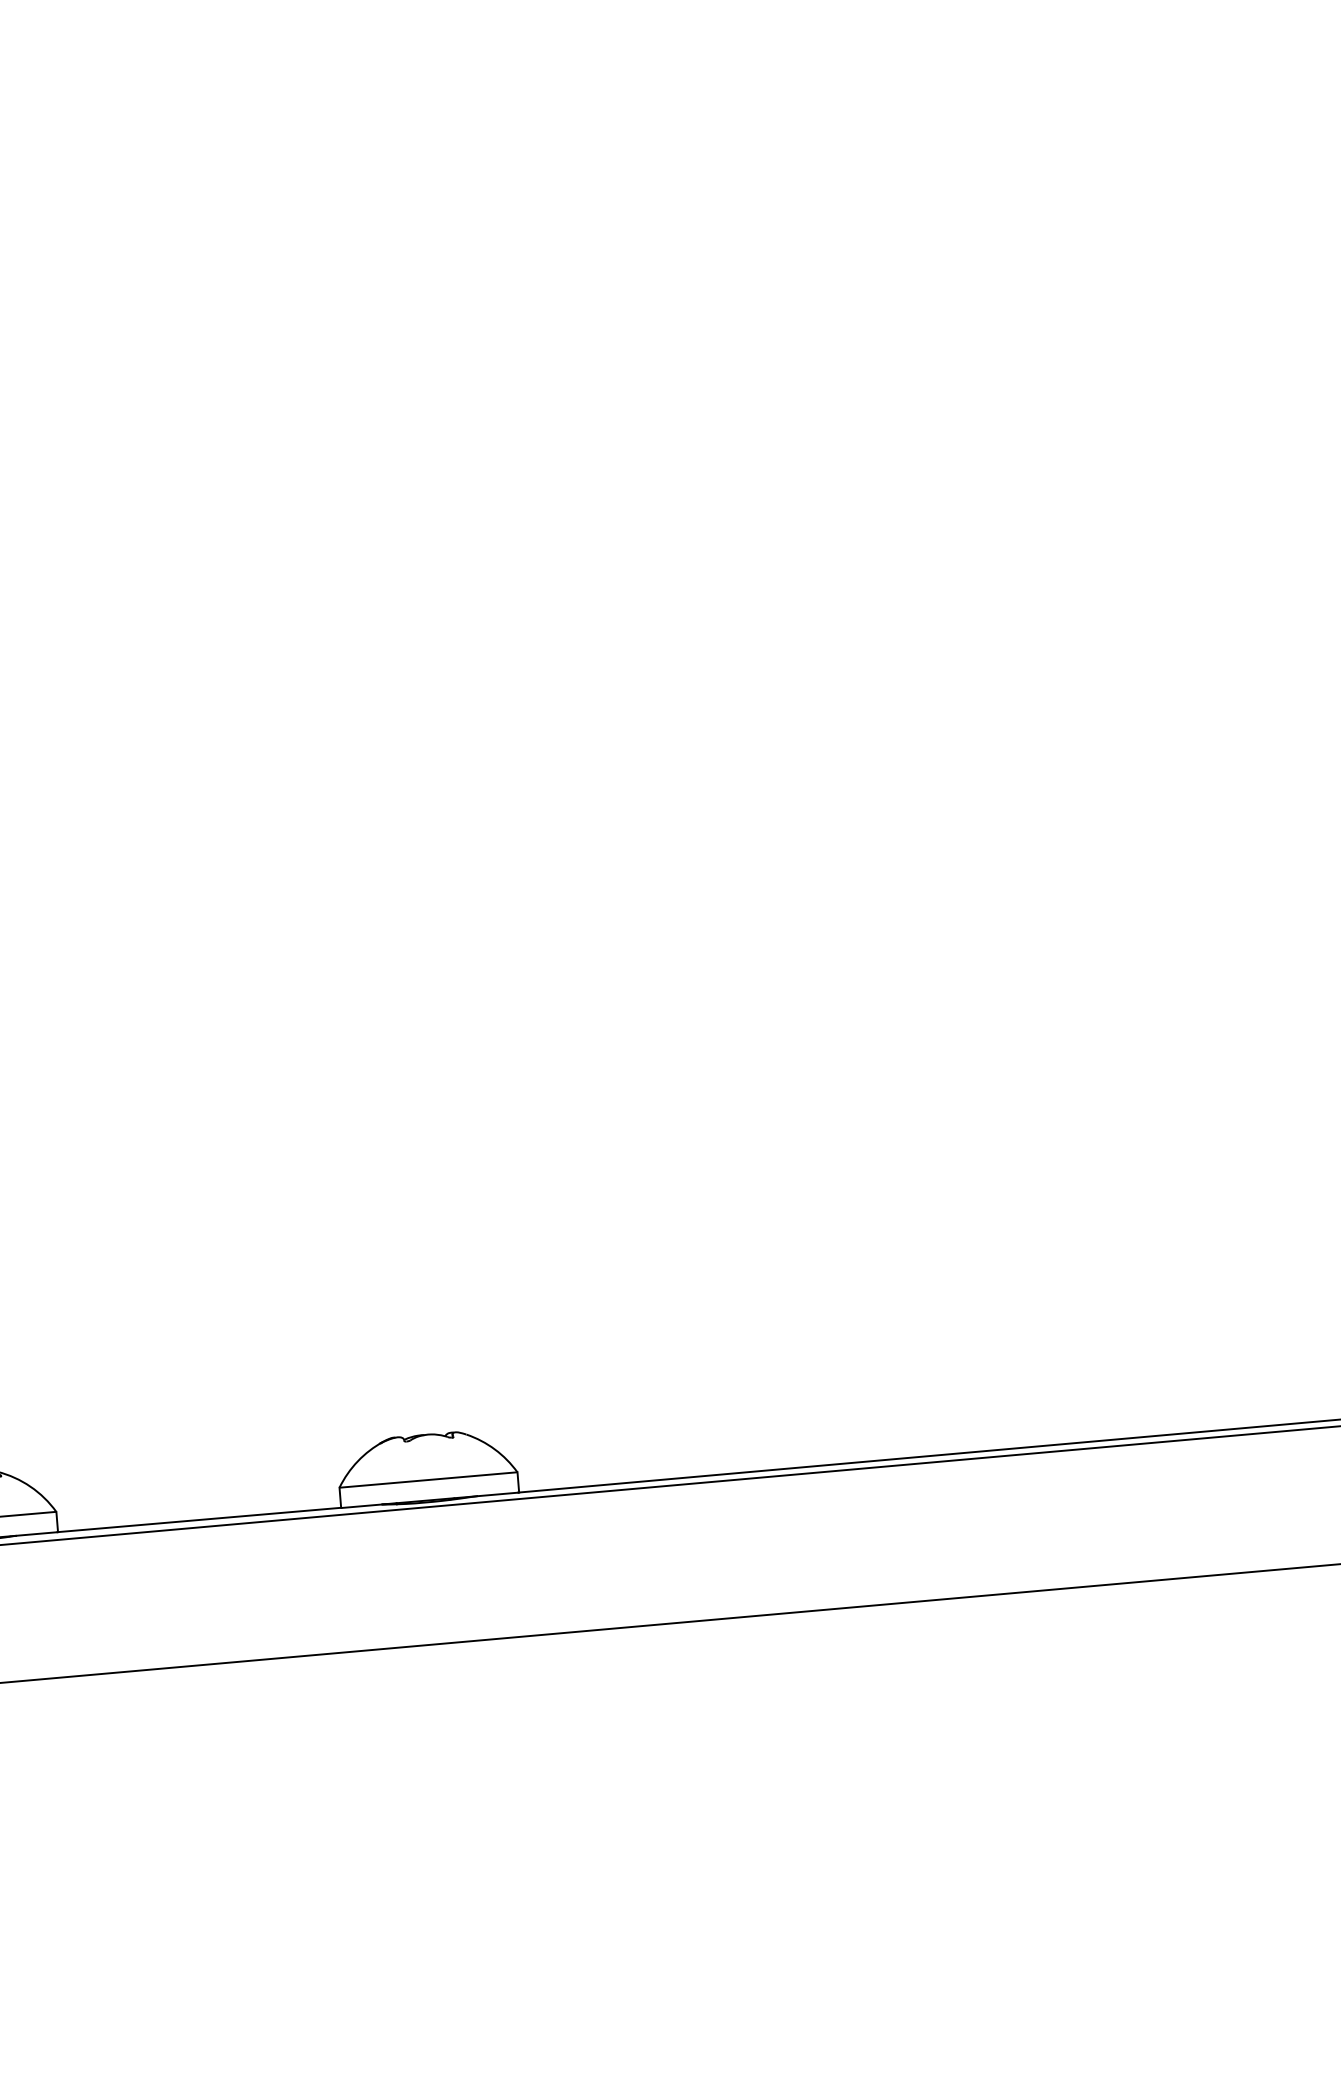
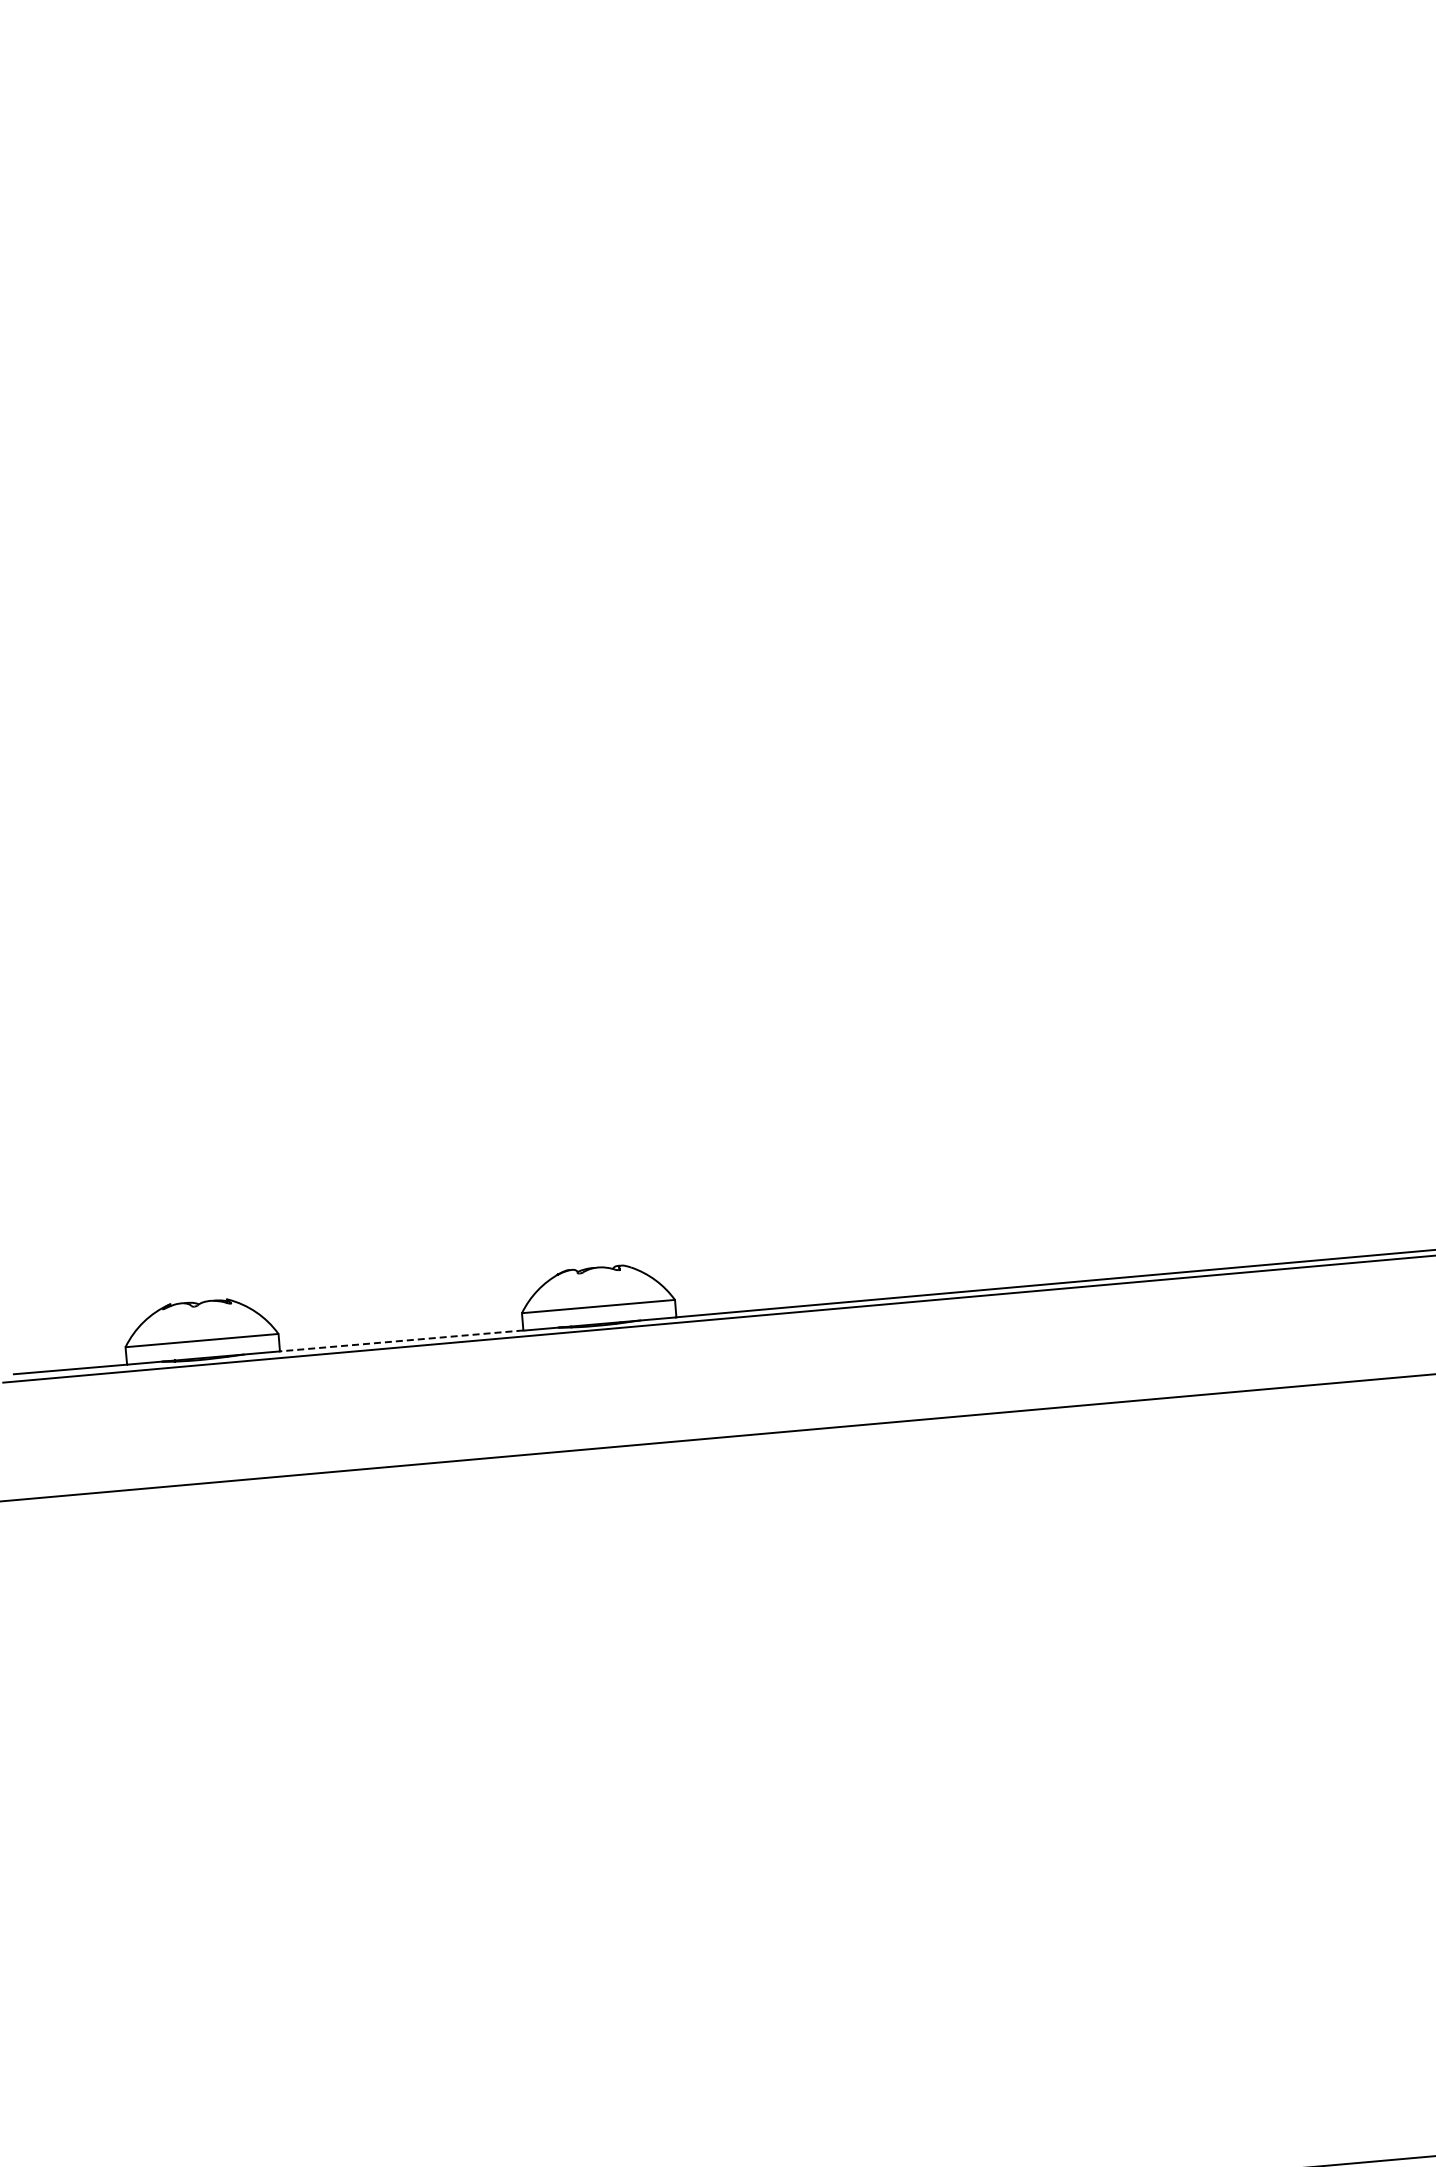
line: (198, 1519) -> (400, 1340), solid -> dashed

